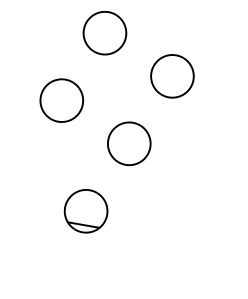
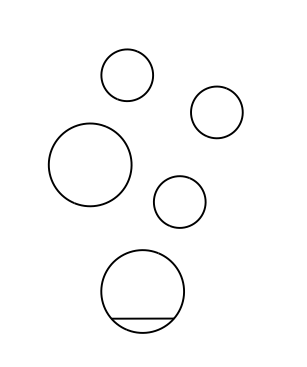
part: (61, 100) -> (89, 164), size x1.6
part: (86, 211) -> (142, 291), size x1.6

